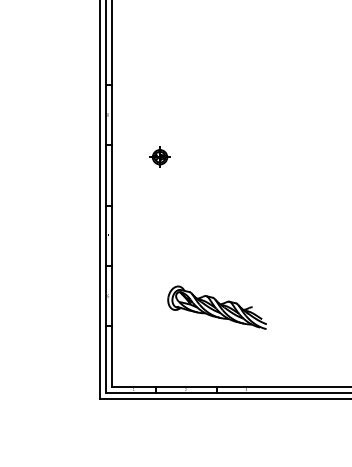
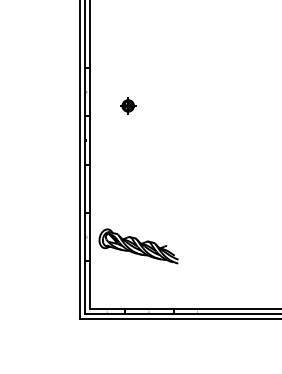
part: (159, 156) -> (127, 105), moved
part: (216, 307) -> (138, 246), moved

